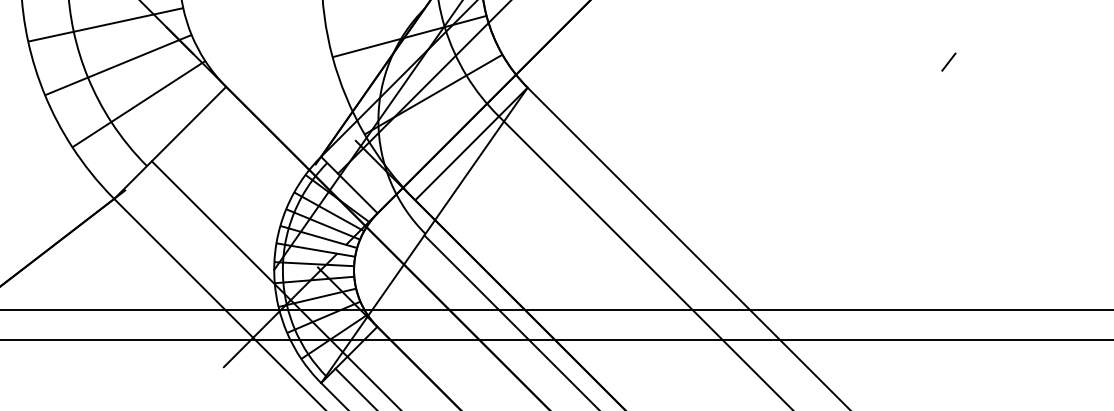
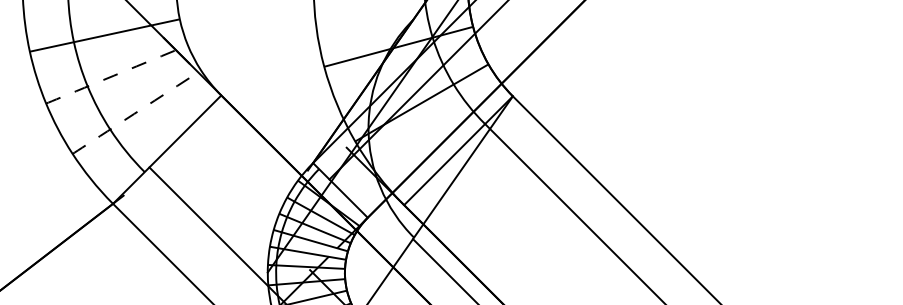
arc: (114, 66) -> (113, 75), solid -> dashed
arc: (136, 105) -> (134, 113), solid -> dashed

